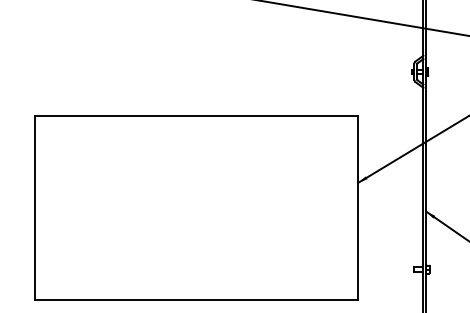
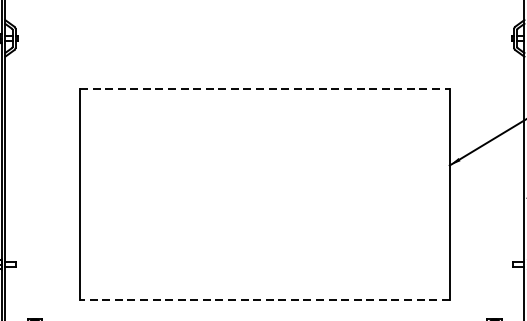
line: (196, 116) -> (265, 89), solid -> dashed
line: (196, 300) -> (265, 299), solid -> dashed

